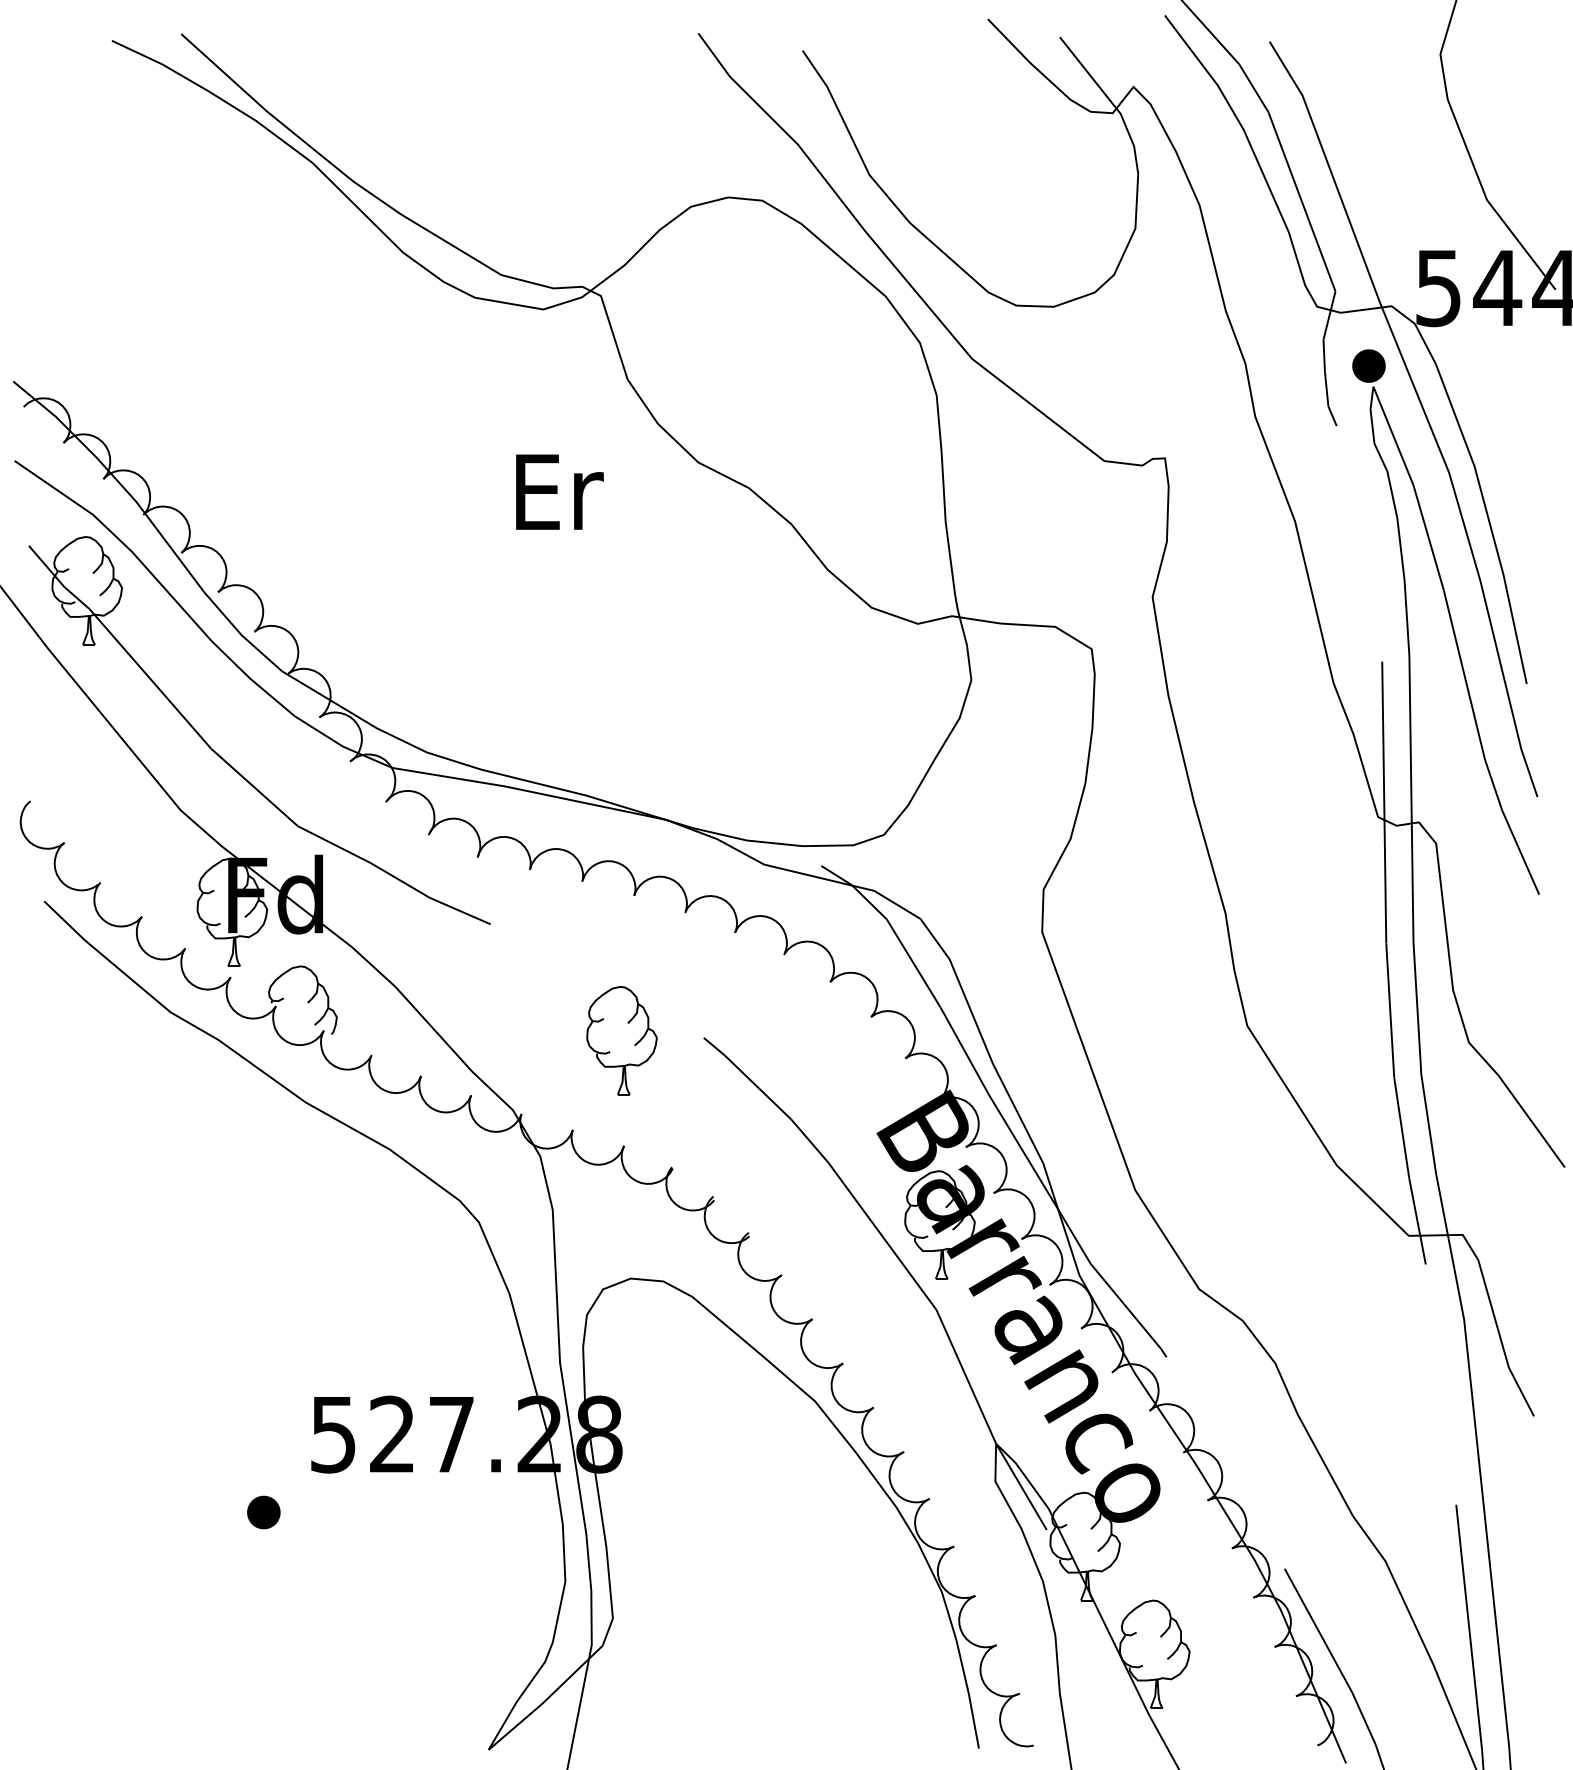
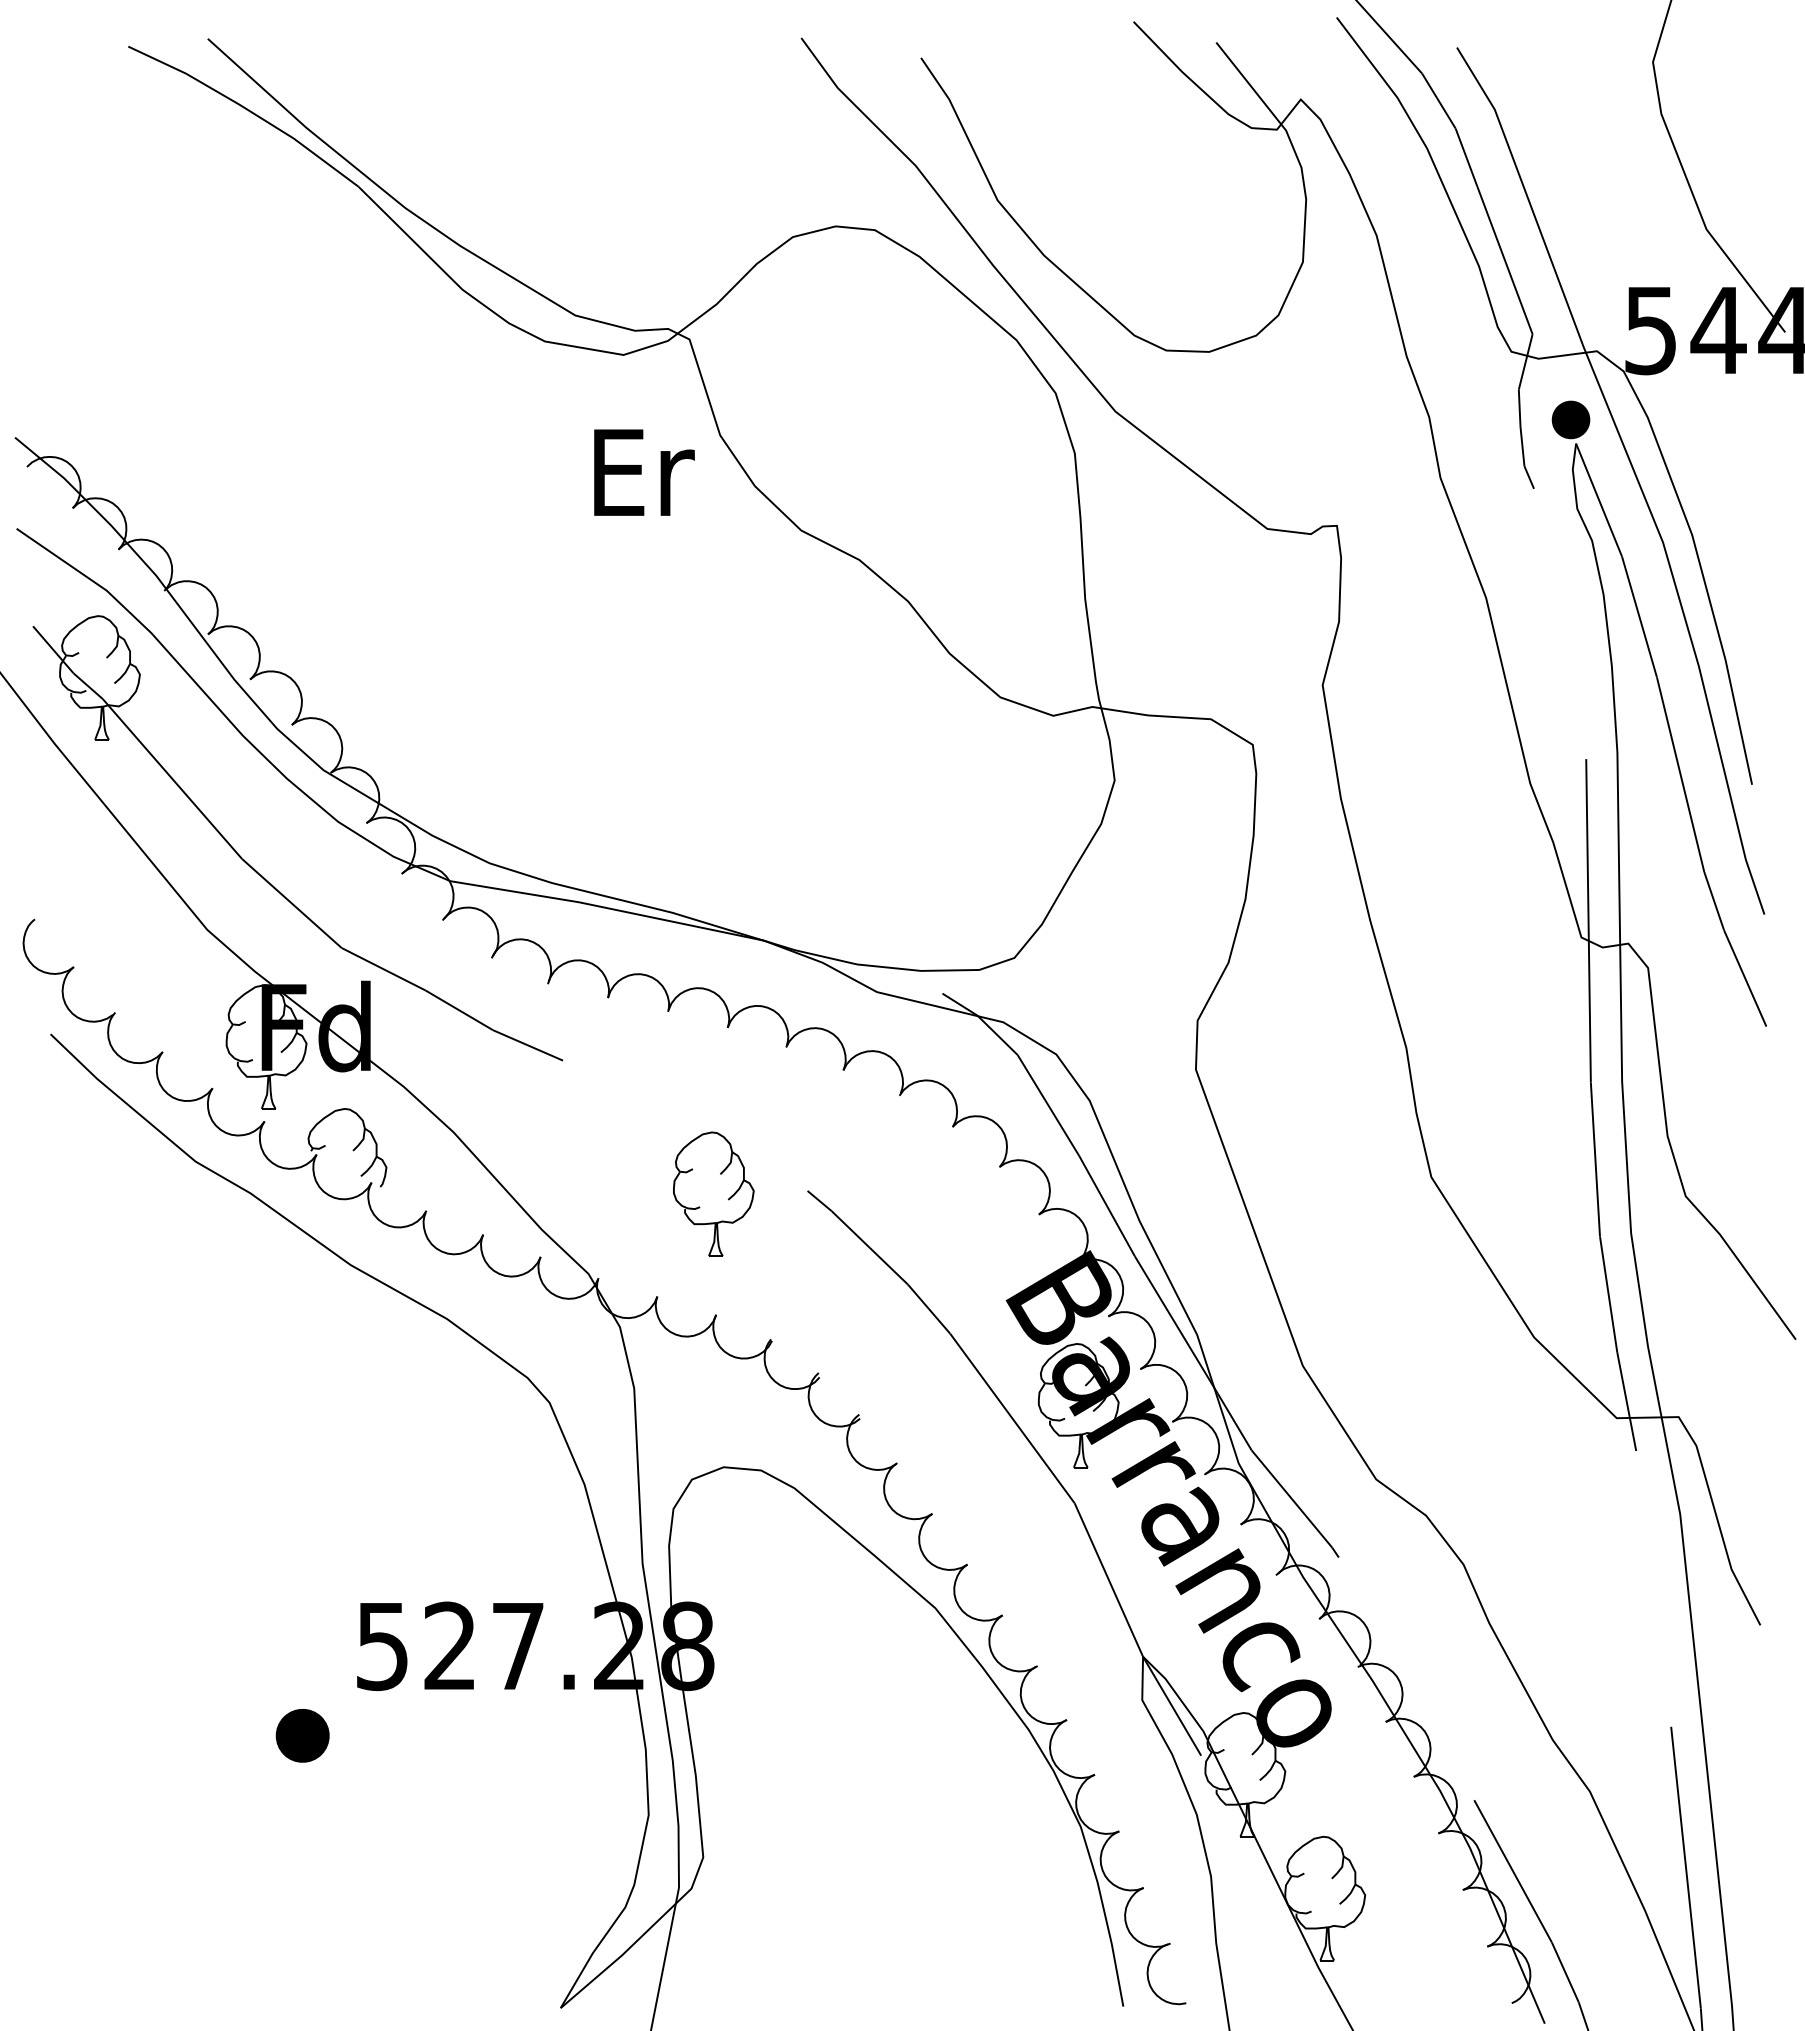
text: (559, 492) -> (644, 472), moved
part: (263, 1512) -> (302, 1735), size x1.4

